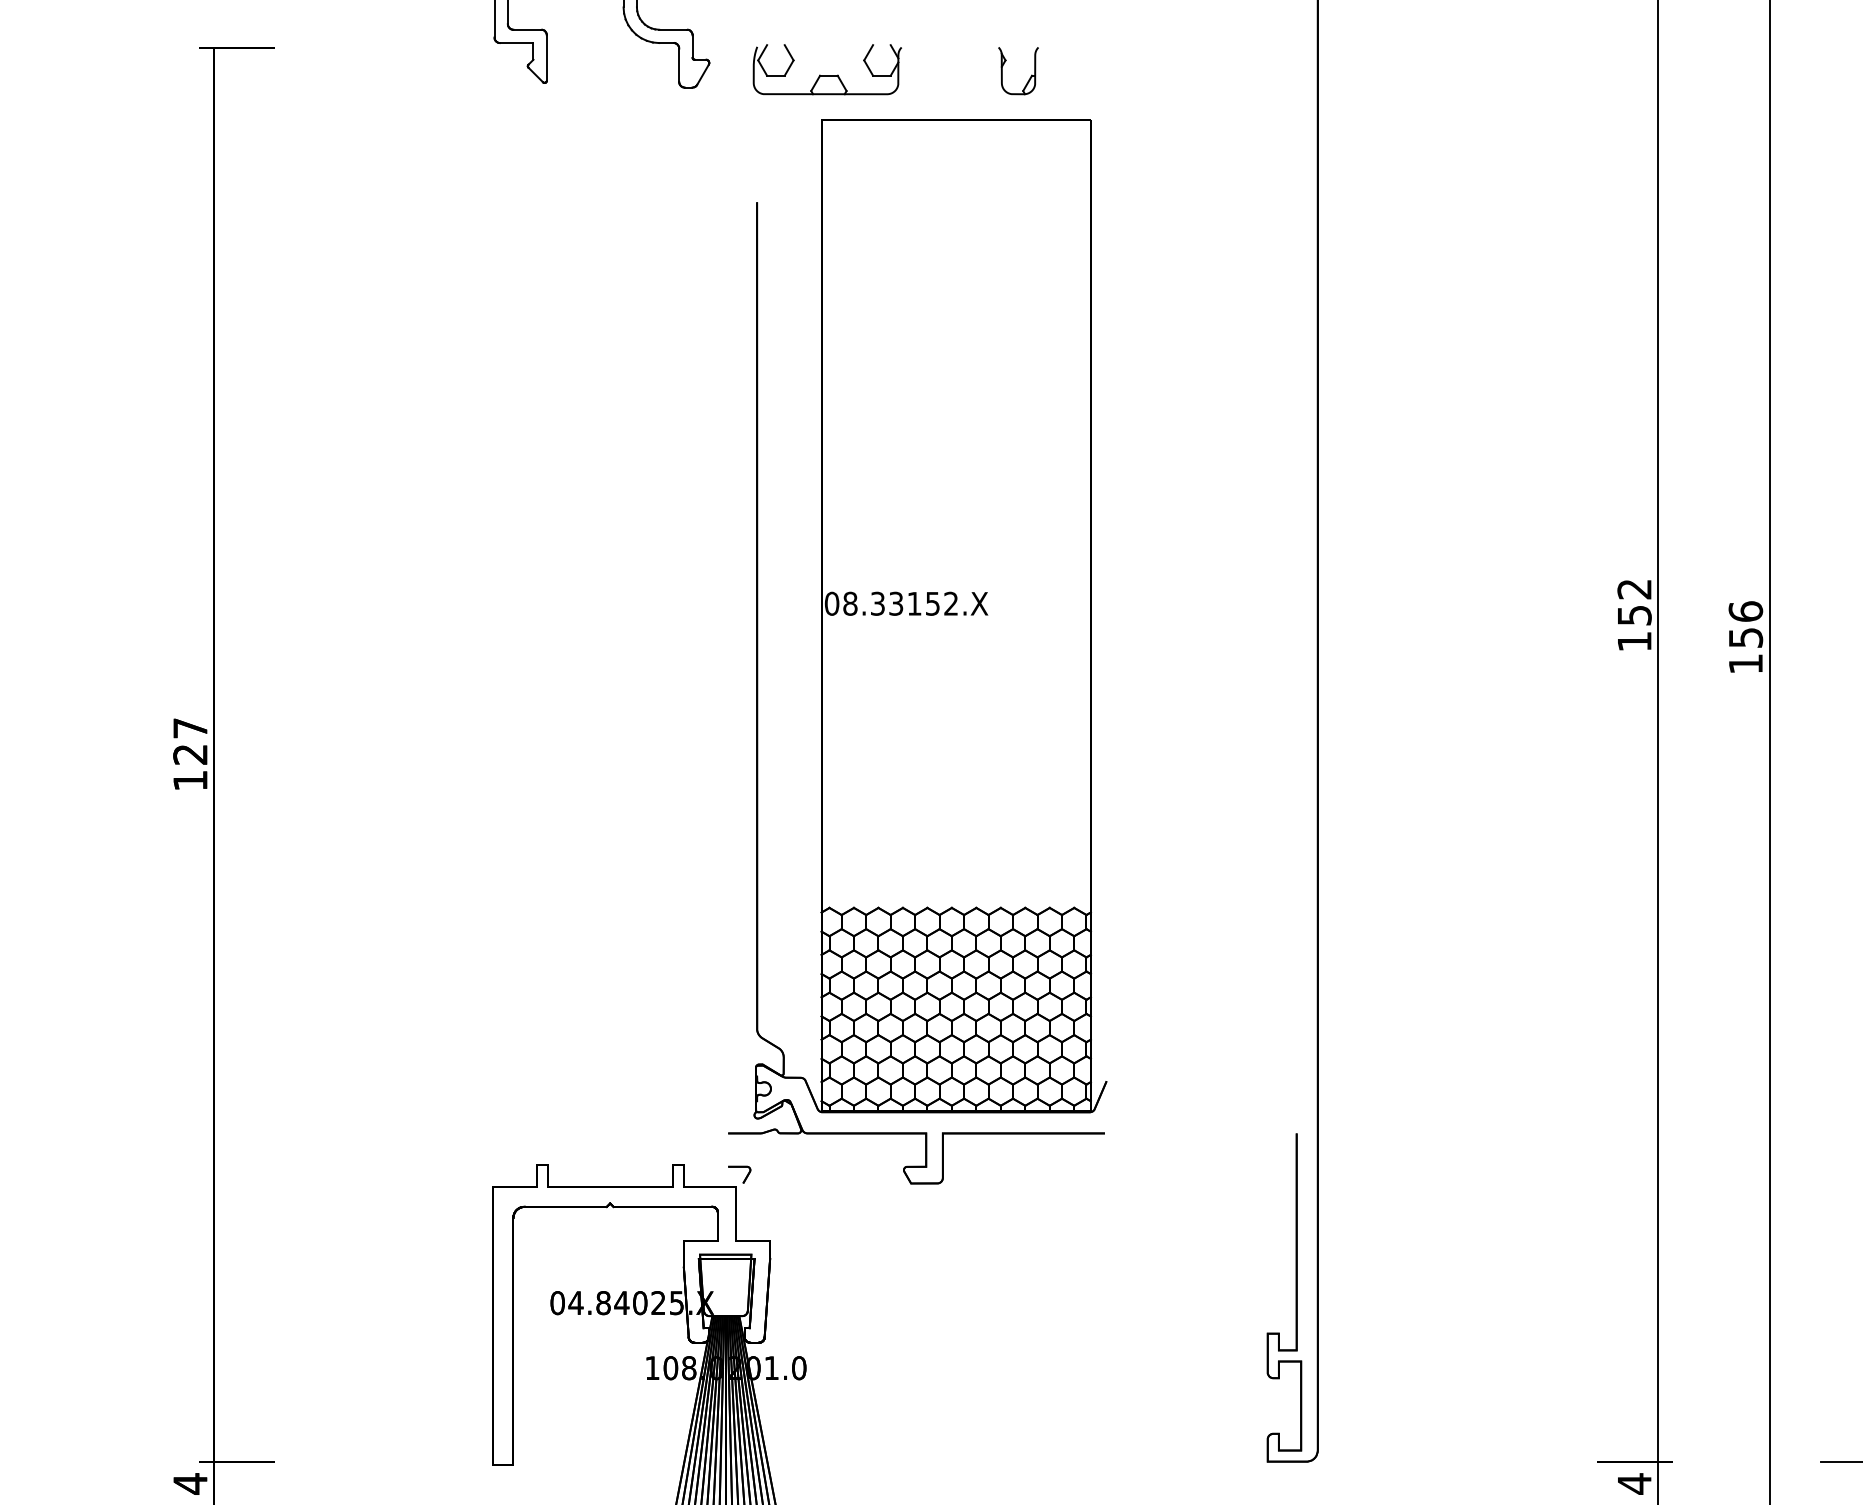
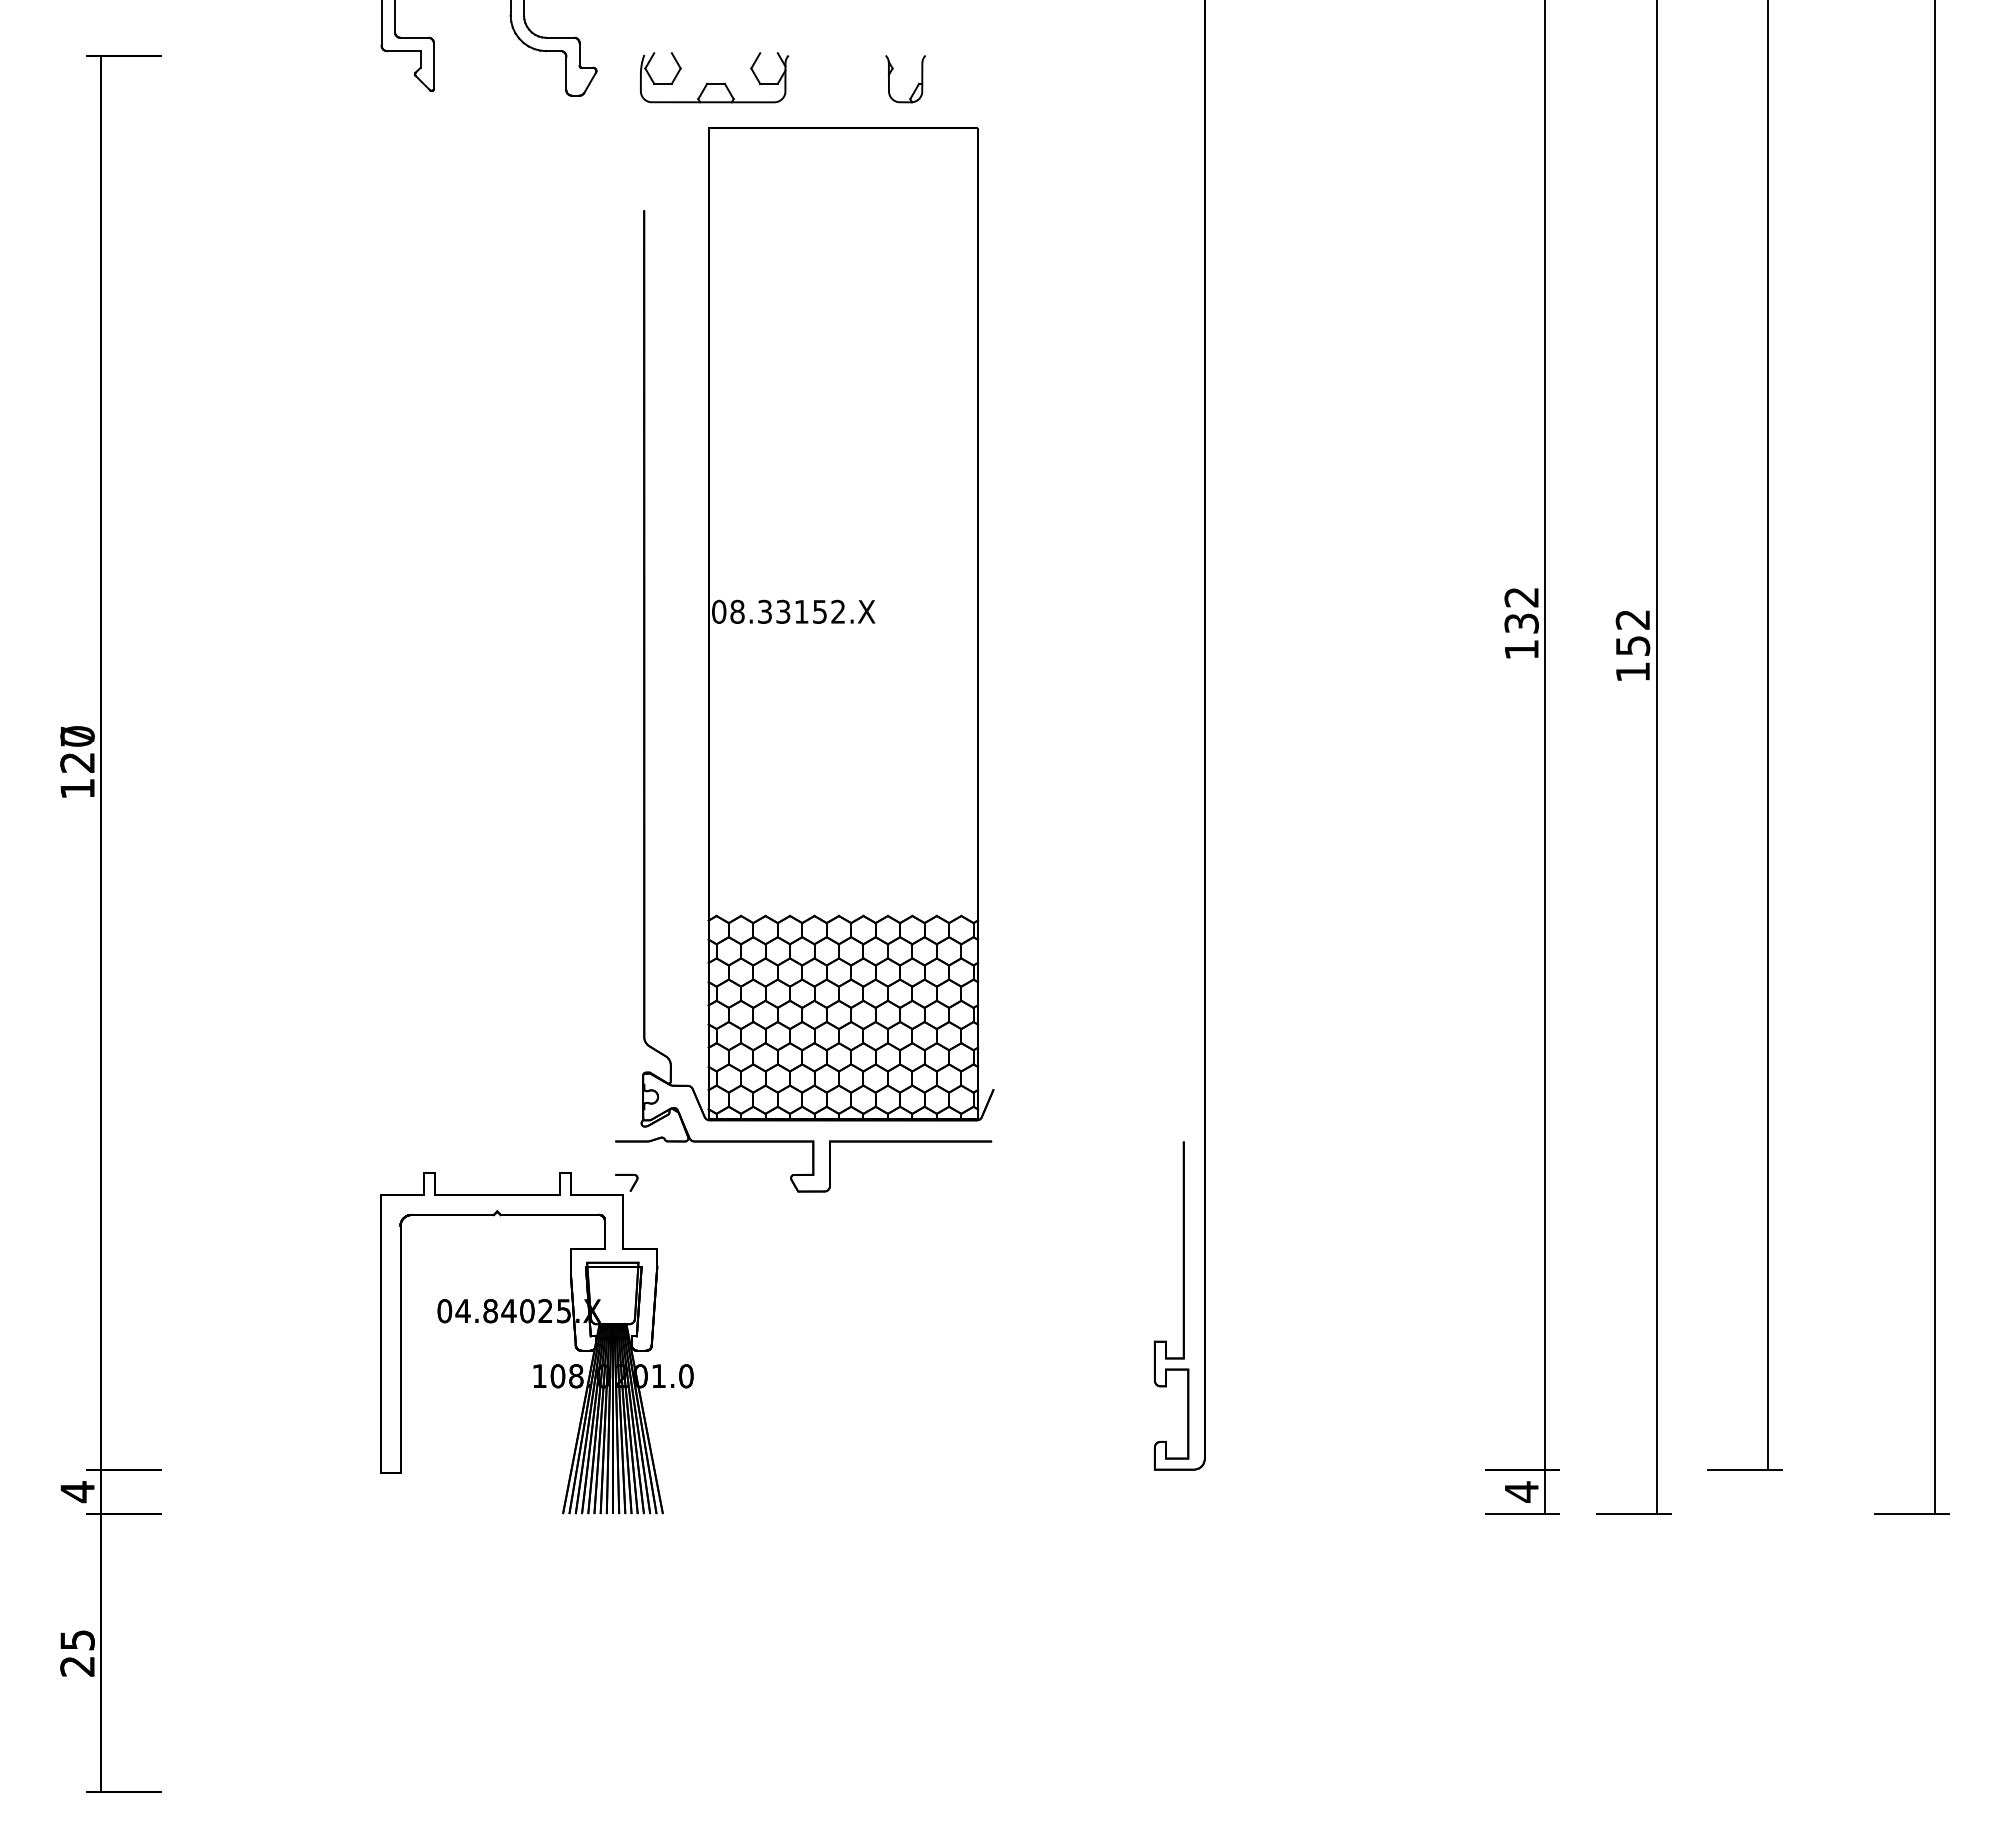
text: (1745, 611) -> (1632, 619), 156 -> 152
text: (1634, 614) -> (1521, 622), 152 -> 132
text: (190, 728) -> (77, 736), 127 -> 120

